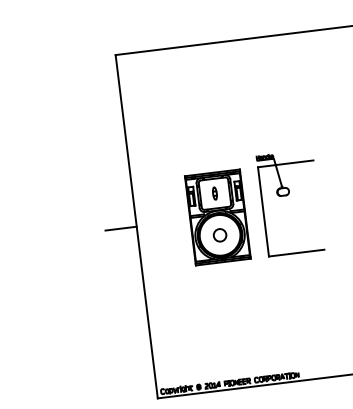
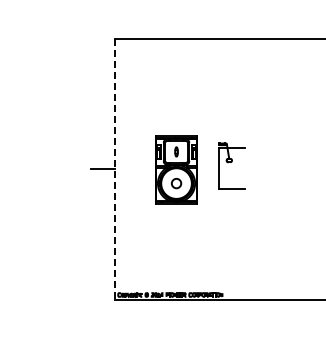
part: (289, 202) -> (231, 165), size x0.6
line: (137, 226) -> (115, 169), solid -> dashed

